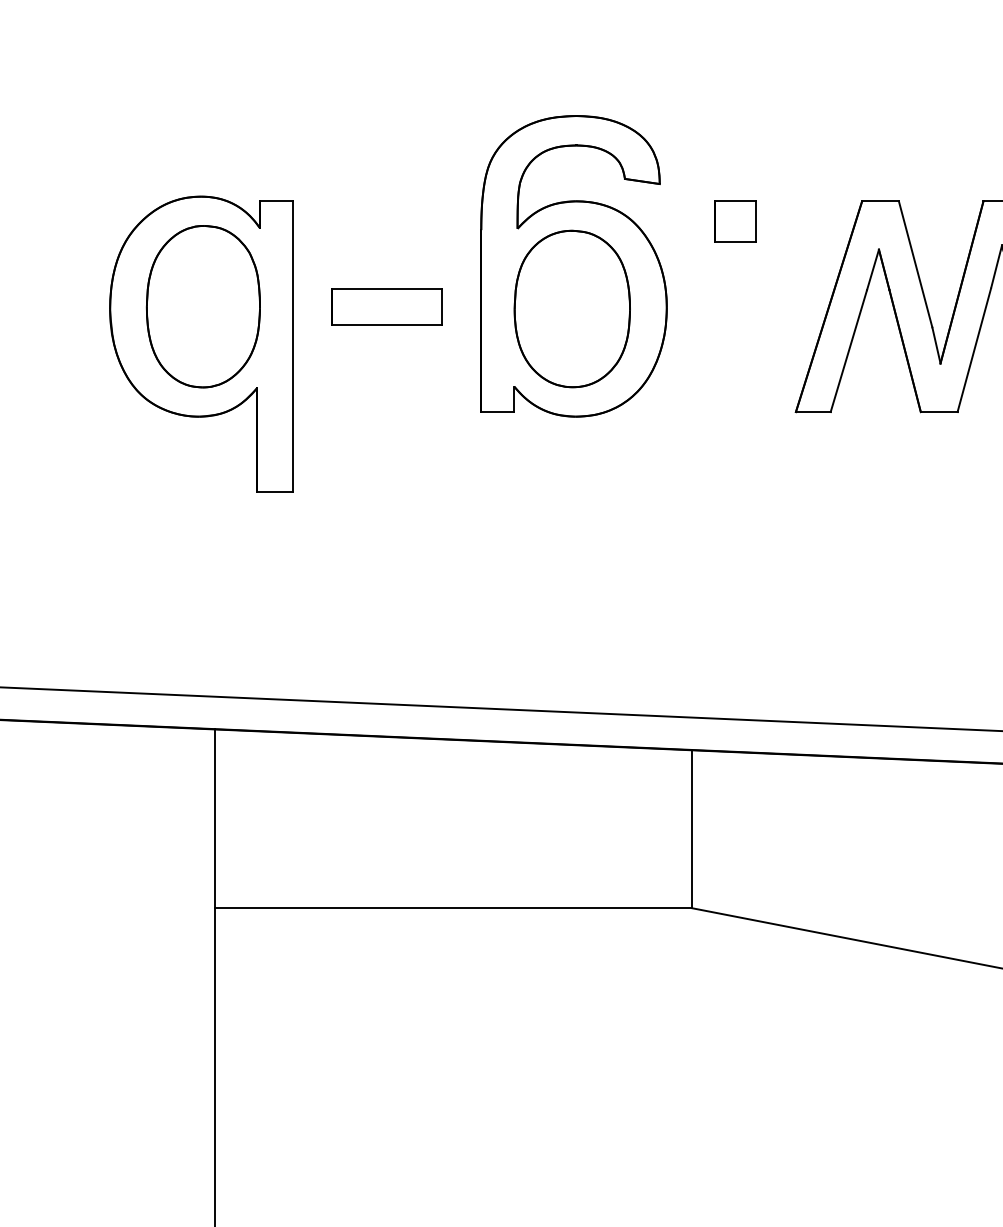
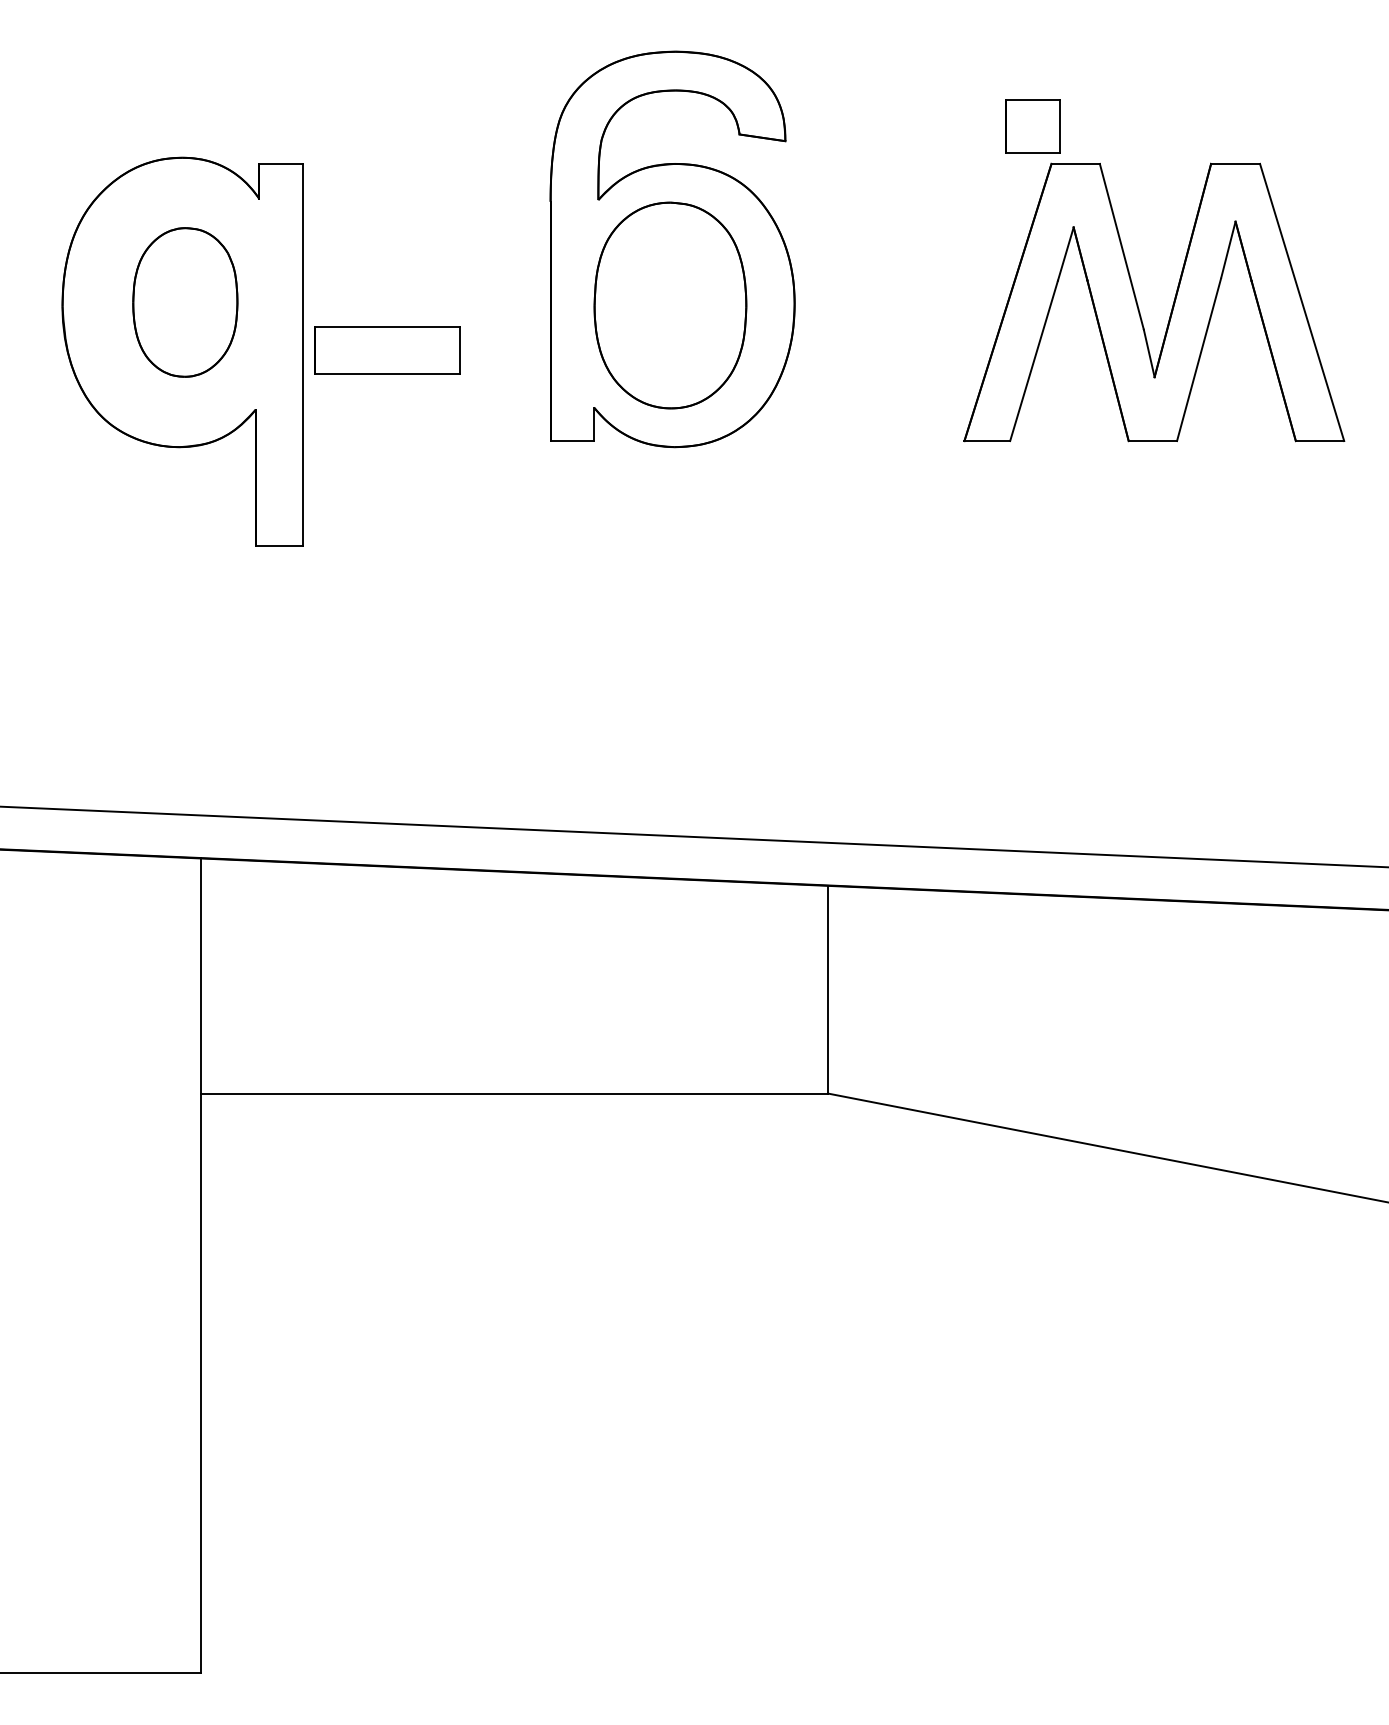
part: (735, 221) -> (1032, 126), moved
part: (203, 306) -> (185, 302), size x0.7
part: (386, 306) -> (387, 350), moved

